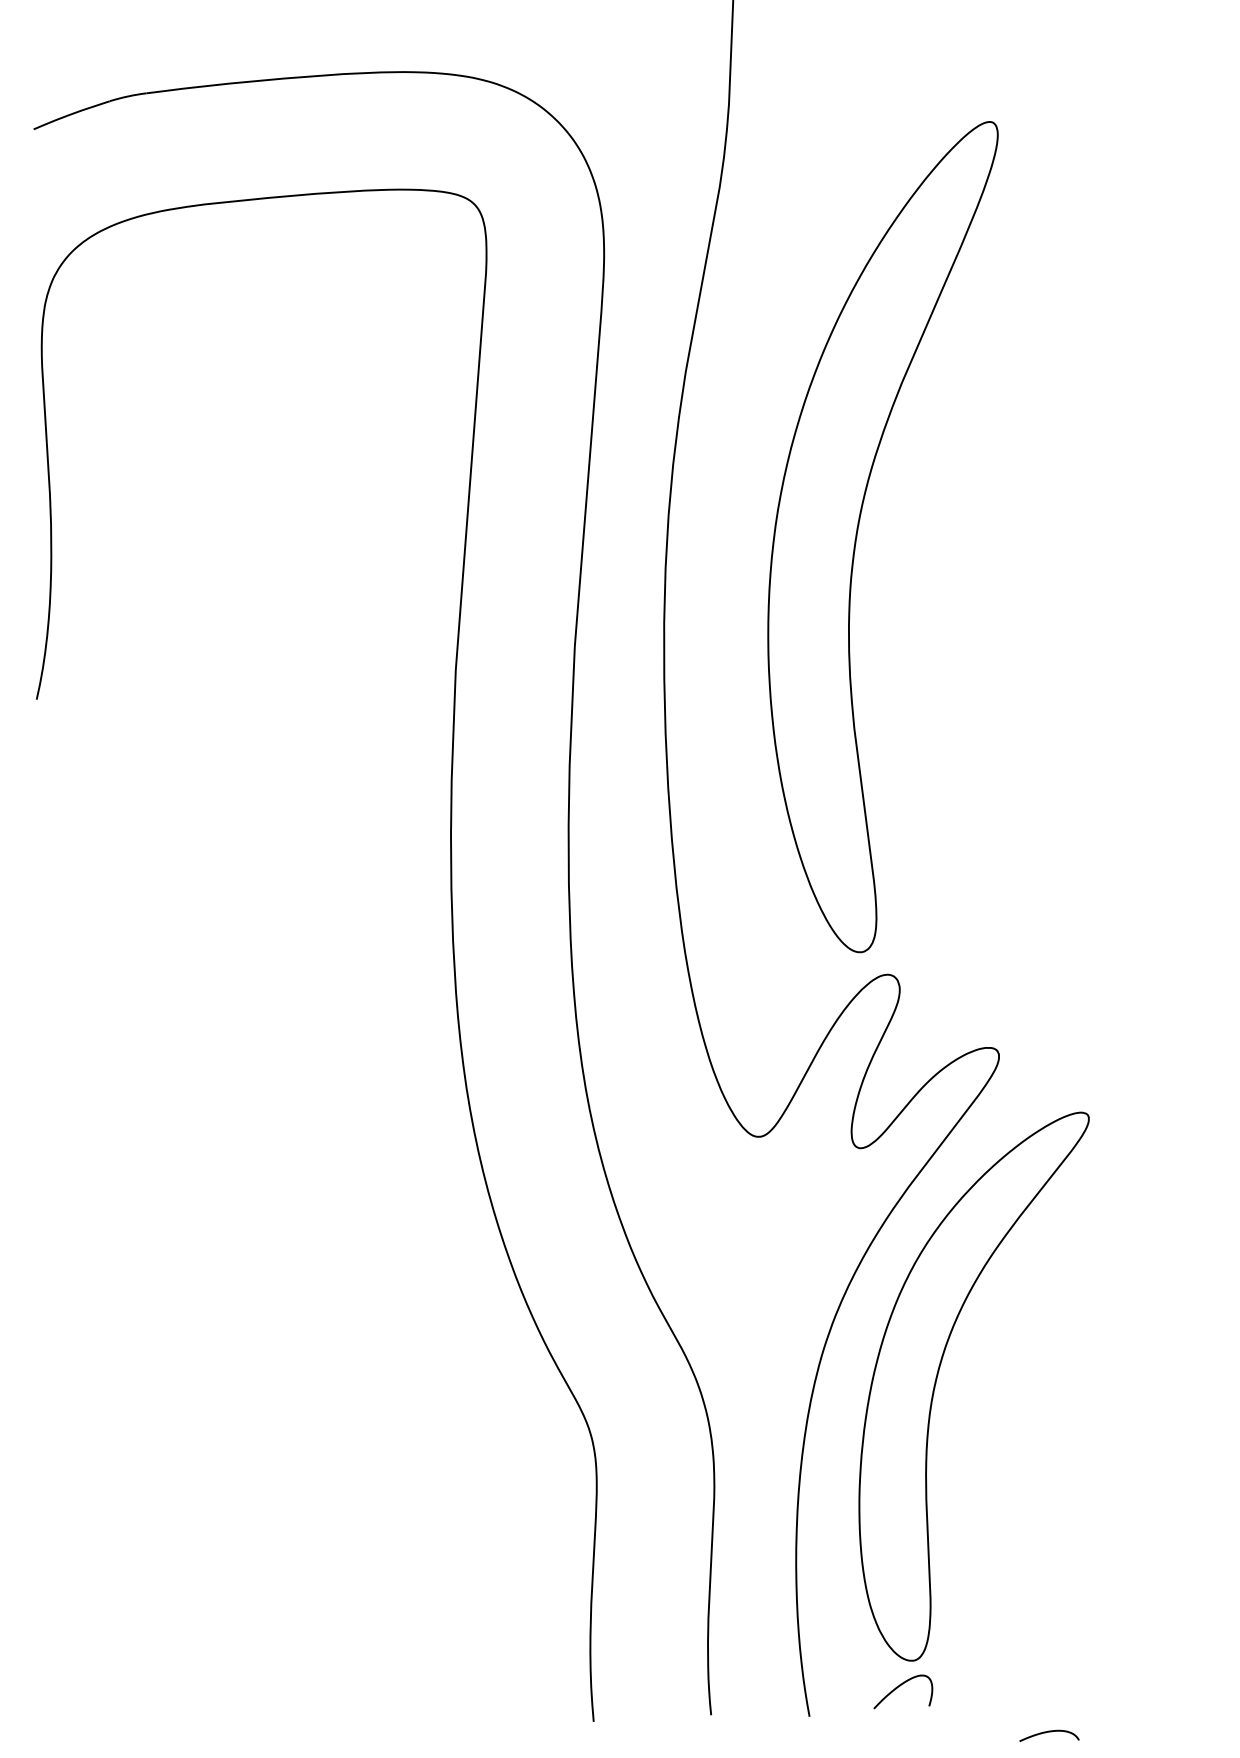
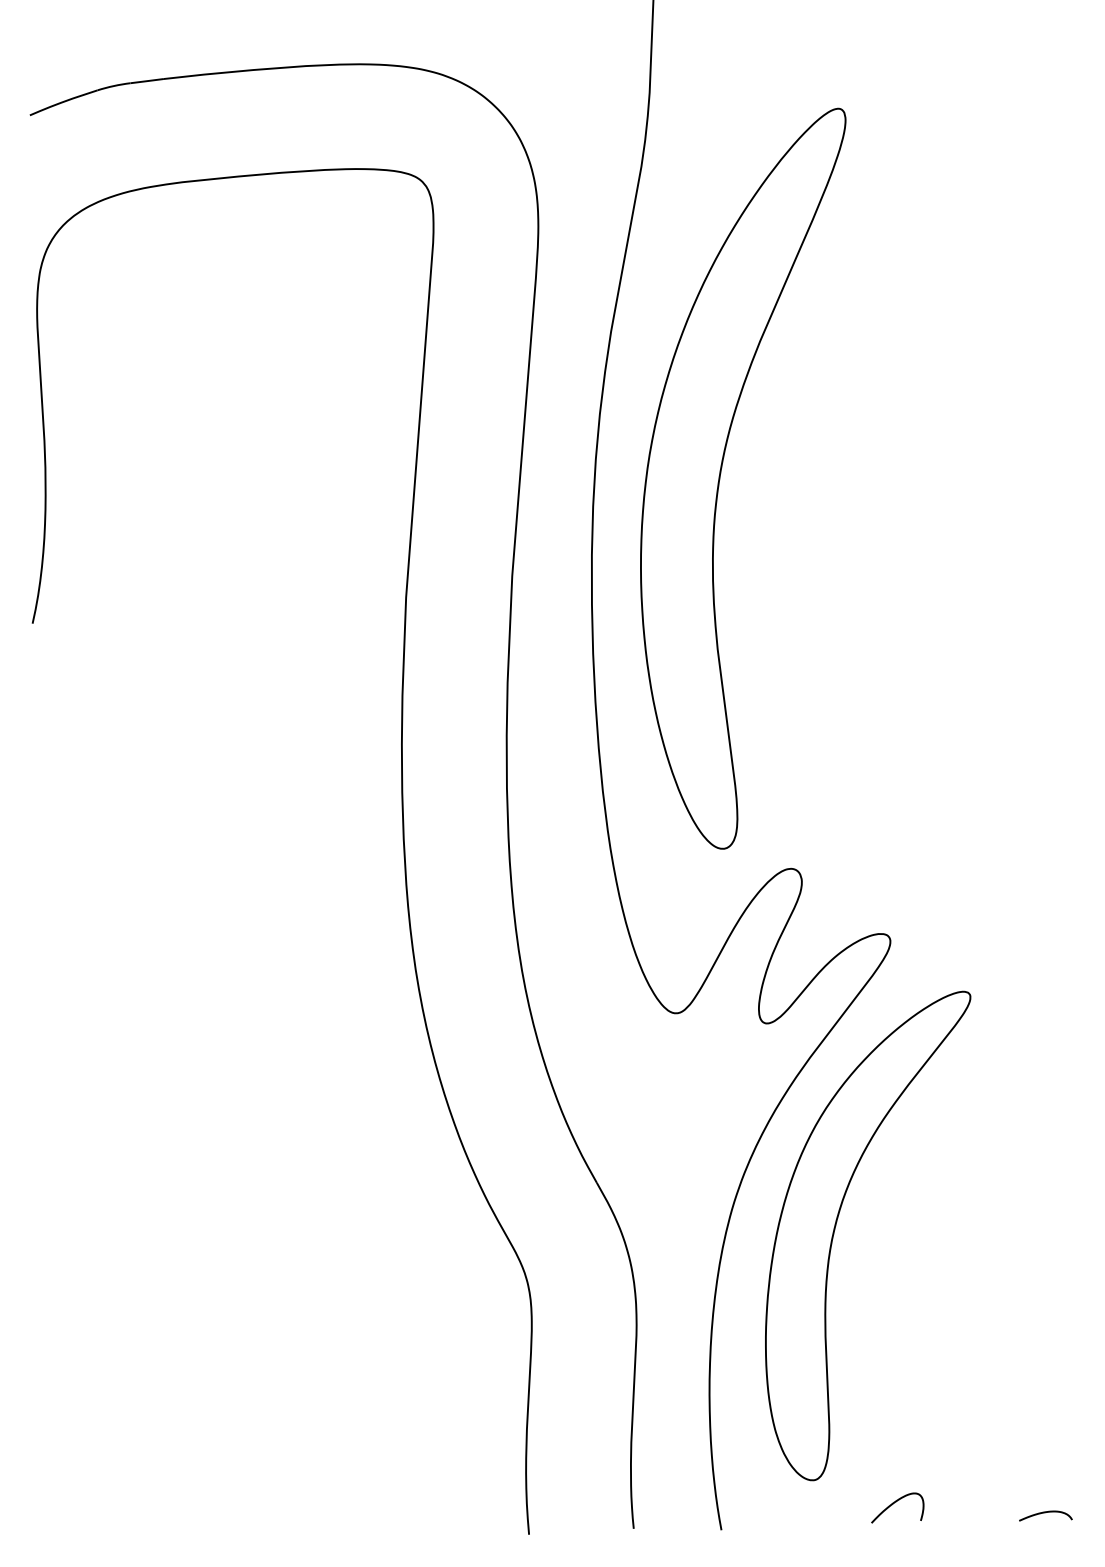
part: (858, 531) -> (721, 473), moved
curve: (900, 1686) -> (895, 1503), moved
curve: (1049, 1732) -> (1045, 1513), moved

